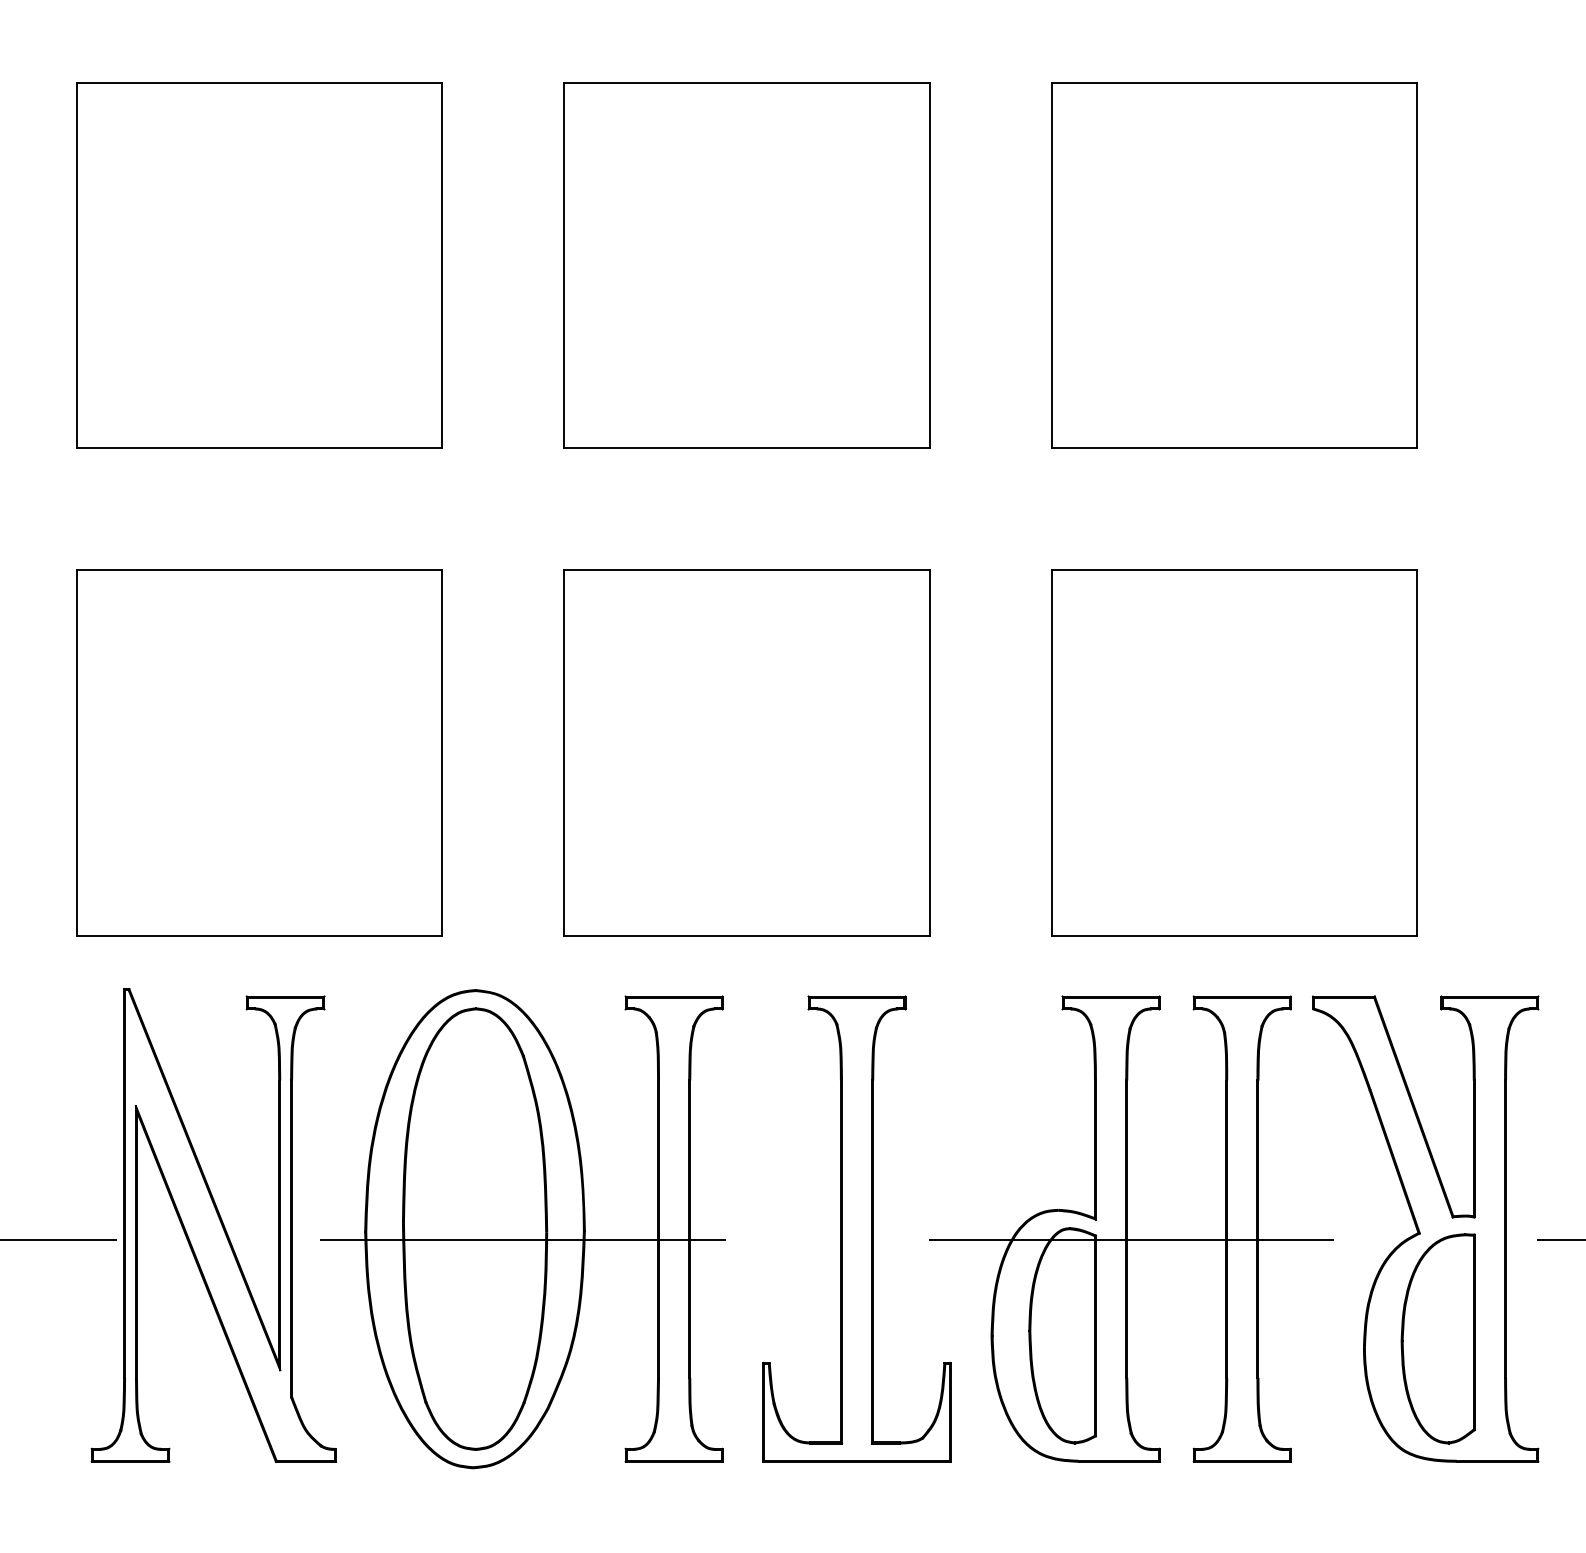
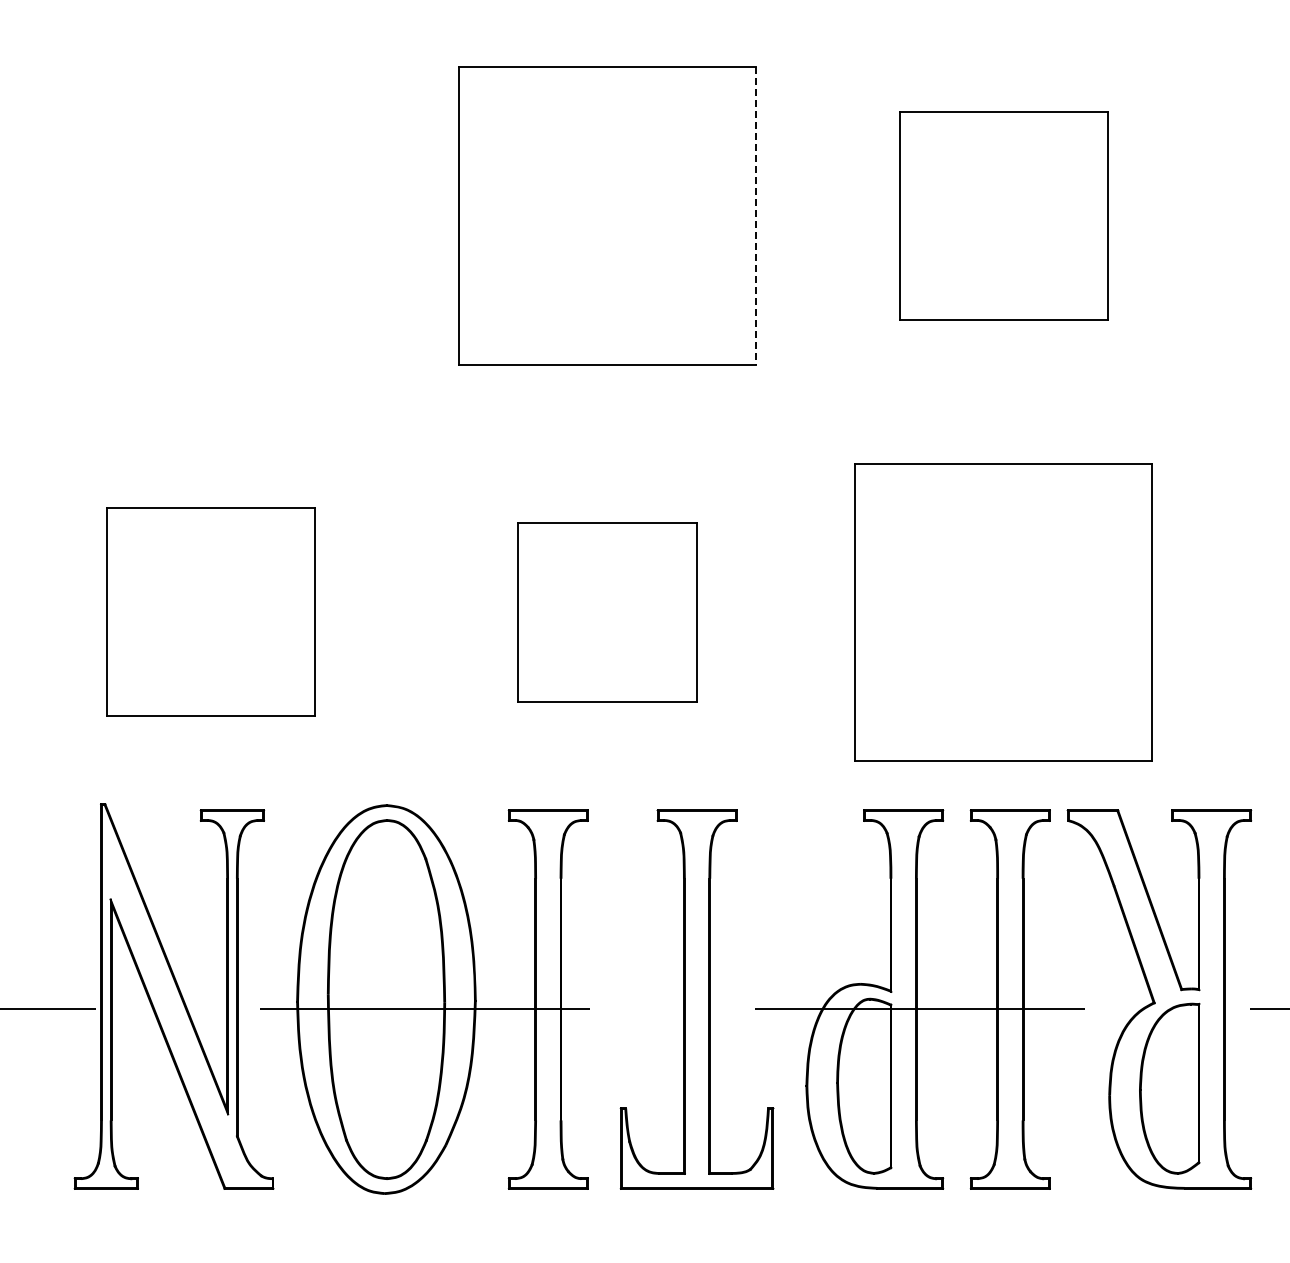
part: (259, 264) -> (211, 215), removed
part: (1233, 264) -> (1003, 215), size x0.7
line: (930, 266) -> (756, 216), solid -> dashed
part: (259, 753) -> (211, 612), size x0.7
part: (746, 753) -> (607, 612), size x0.6

